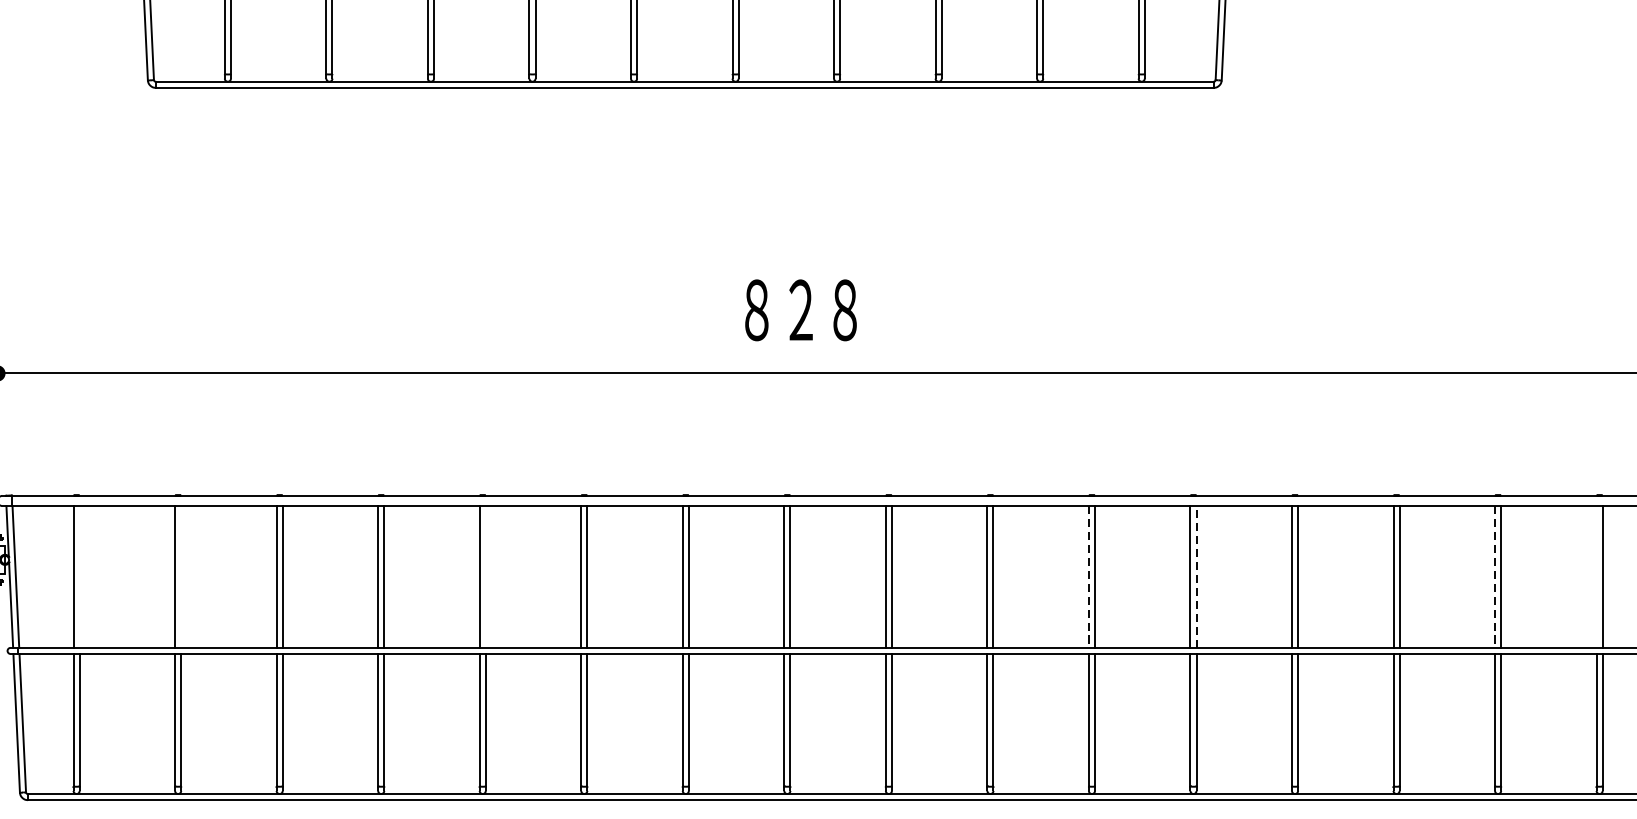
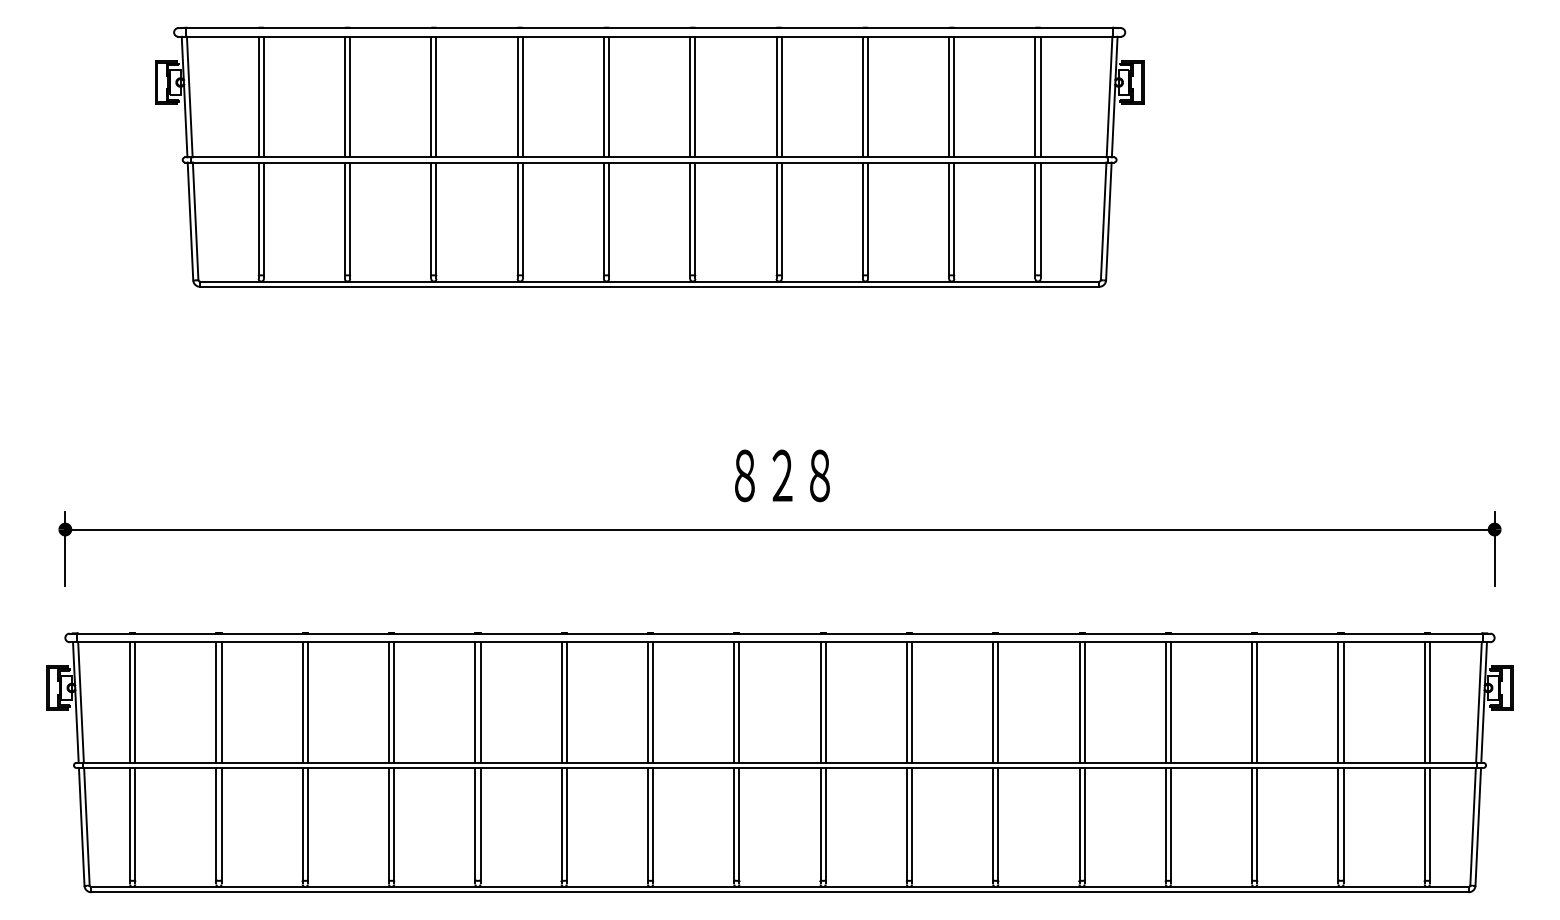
text: (801, 309) -> (782, 475), moved
line: (79, 576) -> (135, 702), added
line: (181, 576) -> (221, 702), added
line: (485, 576) -> (480, 702), added
line: (1196, 576) -> (1084, 702), dashed -> solid
line: (1596, 576) -> (1424, 702), added
line: (1089, 578) -> (993, 703), dashed -> solid
line: (1495, 578) -> (1338, 703), dashed -> solid

